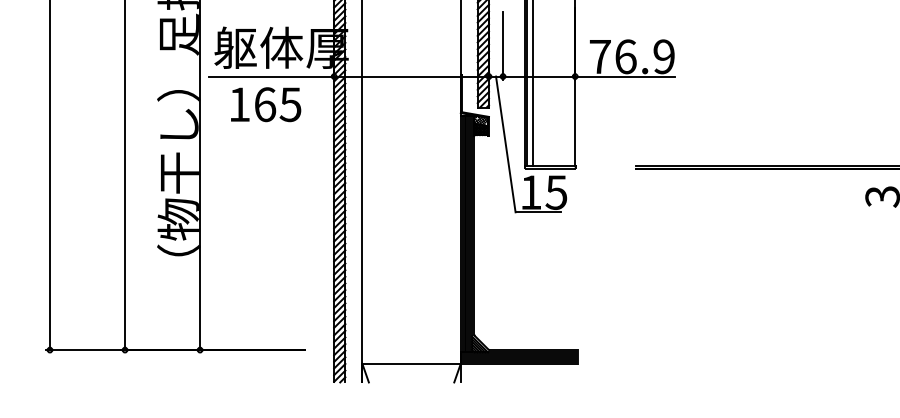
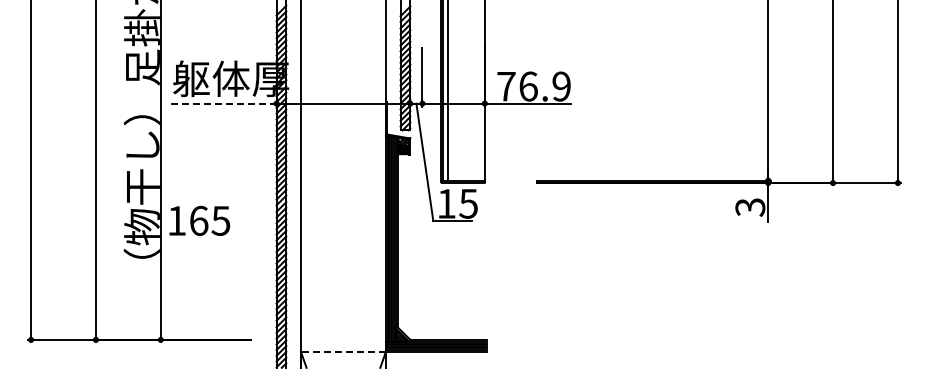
line: (270, 76) -> (221, 103), solid -> dashed
text: (265, 104) -> (199, 220), moved
line: (411, 363) -> (343, 351), solid -> dashed

